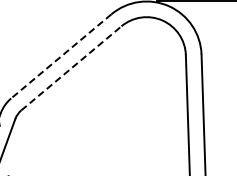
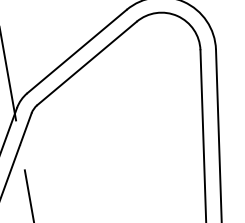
line: (61, 56) -> (77, 51), dashed -> solid
line: (71, 68) -> (87, 63), dashed -> solid

